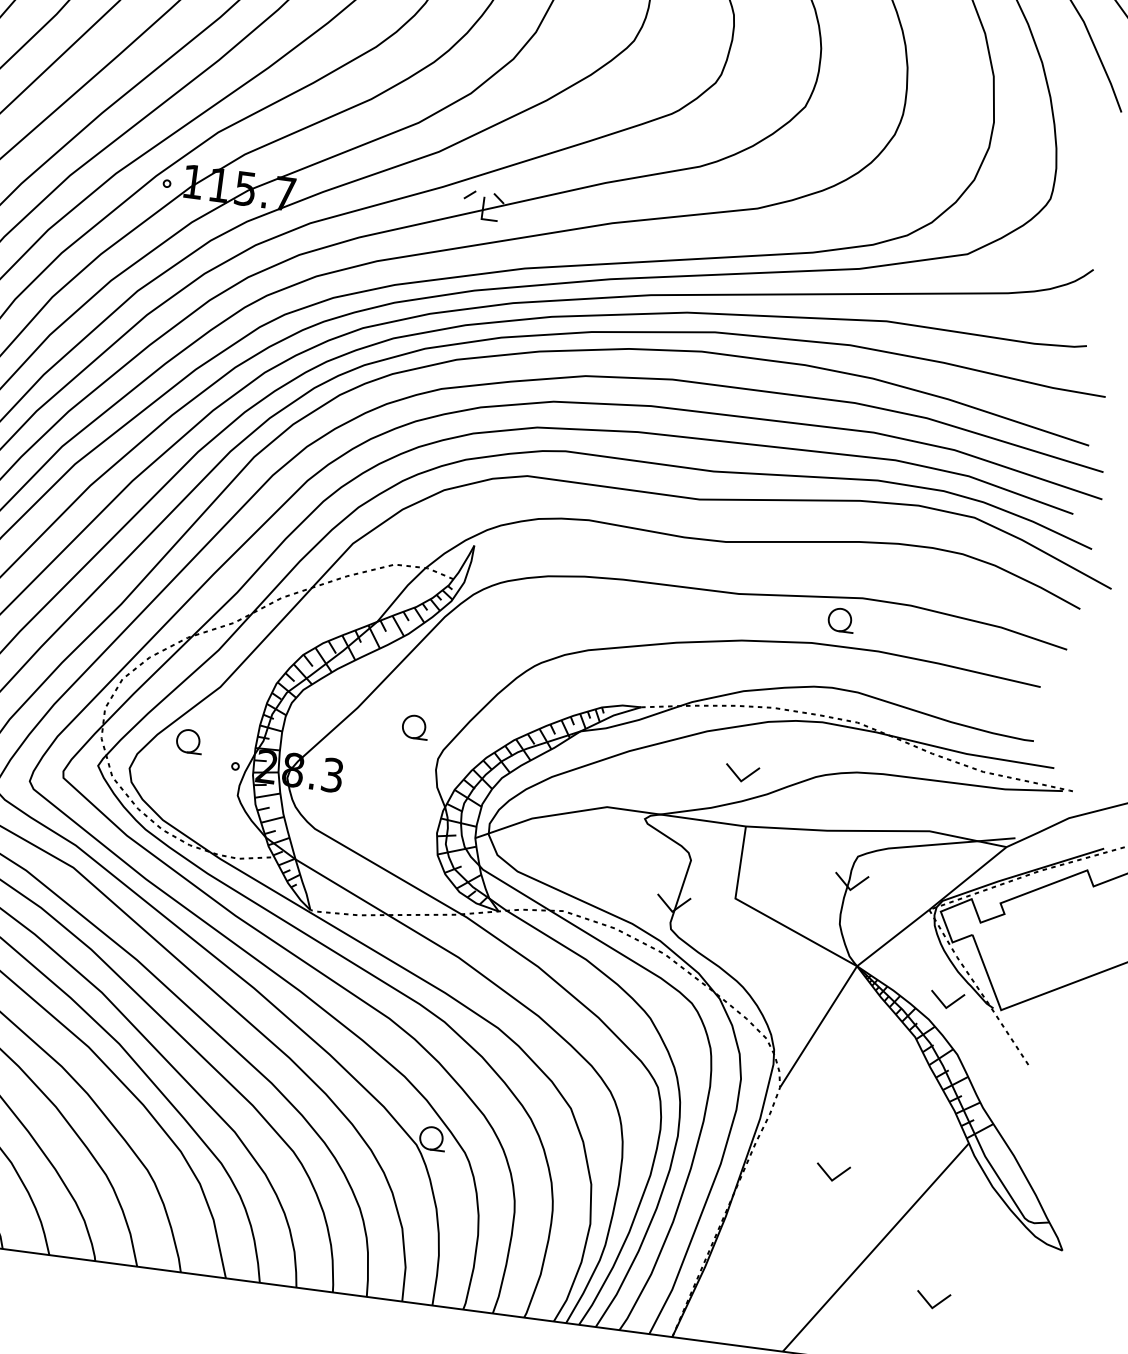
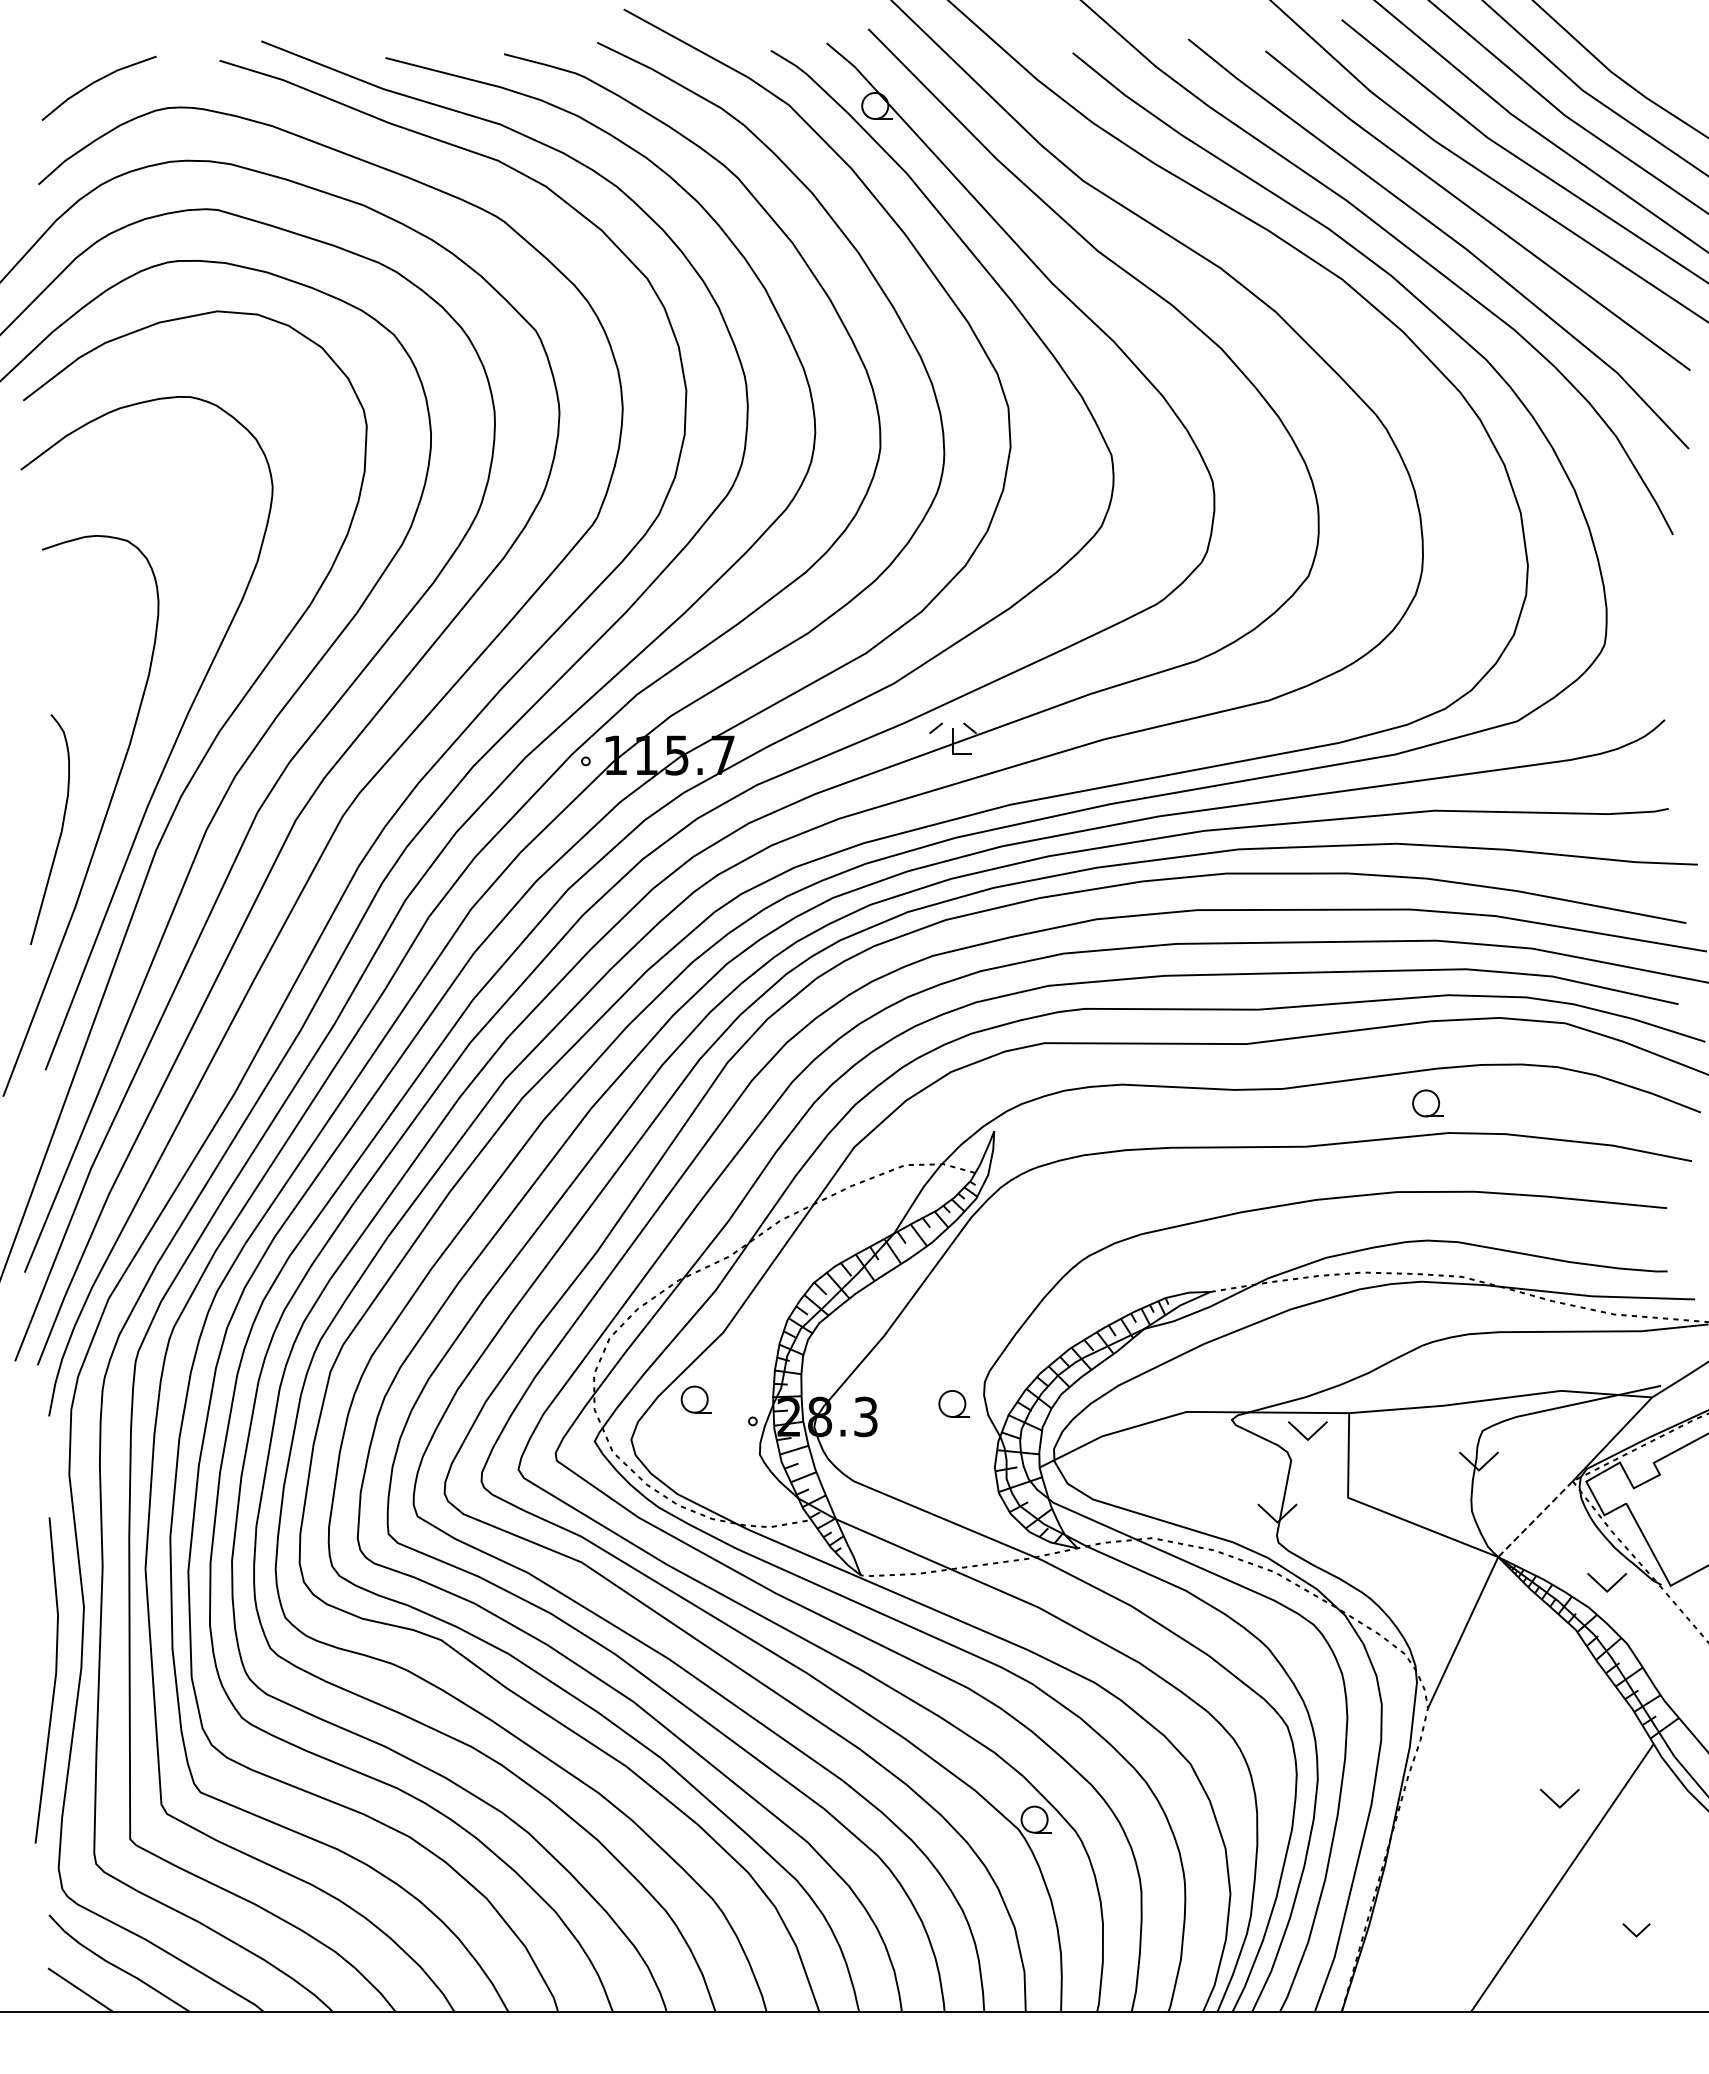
part: (841, 620) -> (1427, 1103), moved
part: (415, 726) -> (953, 1403), moved
part: (741, 773) -> (1307, 1430), moved
line: (893, 938) -> (1535, 1519), solid -> dashed
part: (832, 1172) -> (1559, 1798), moved
part: (933, 1300) -> (1636, 1930), size x0.7

